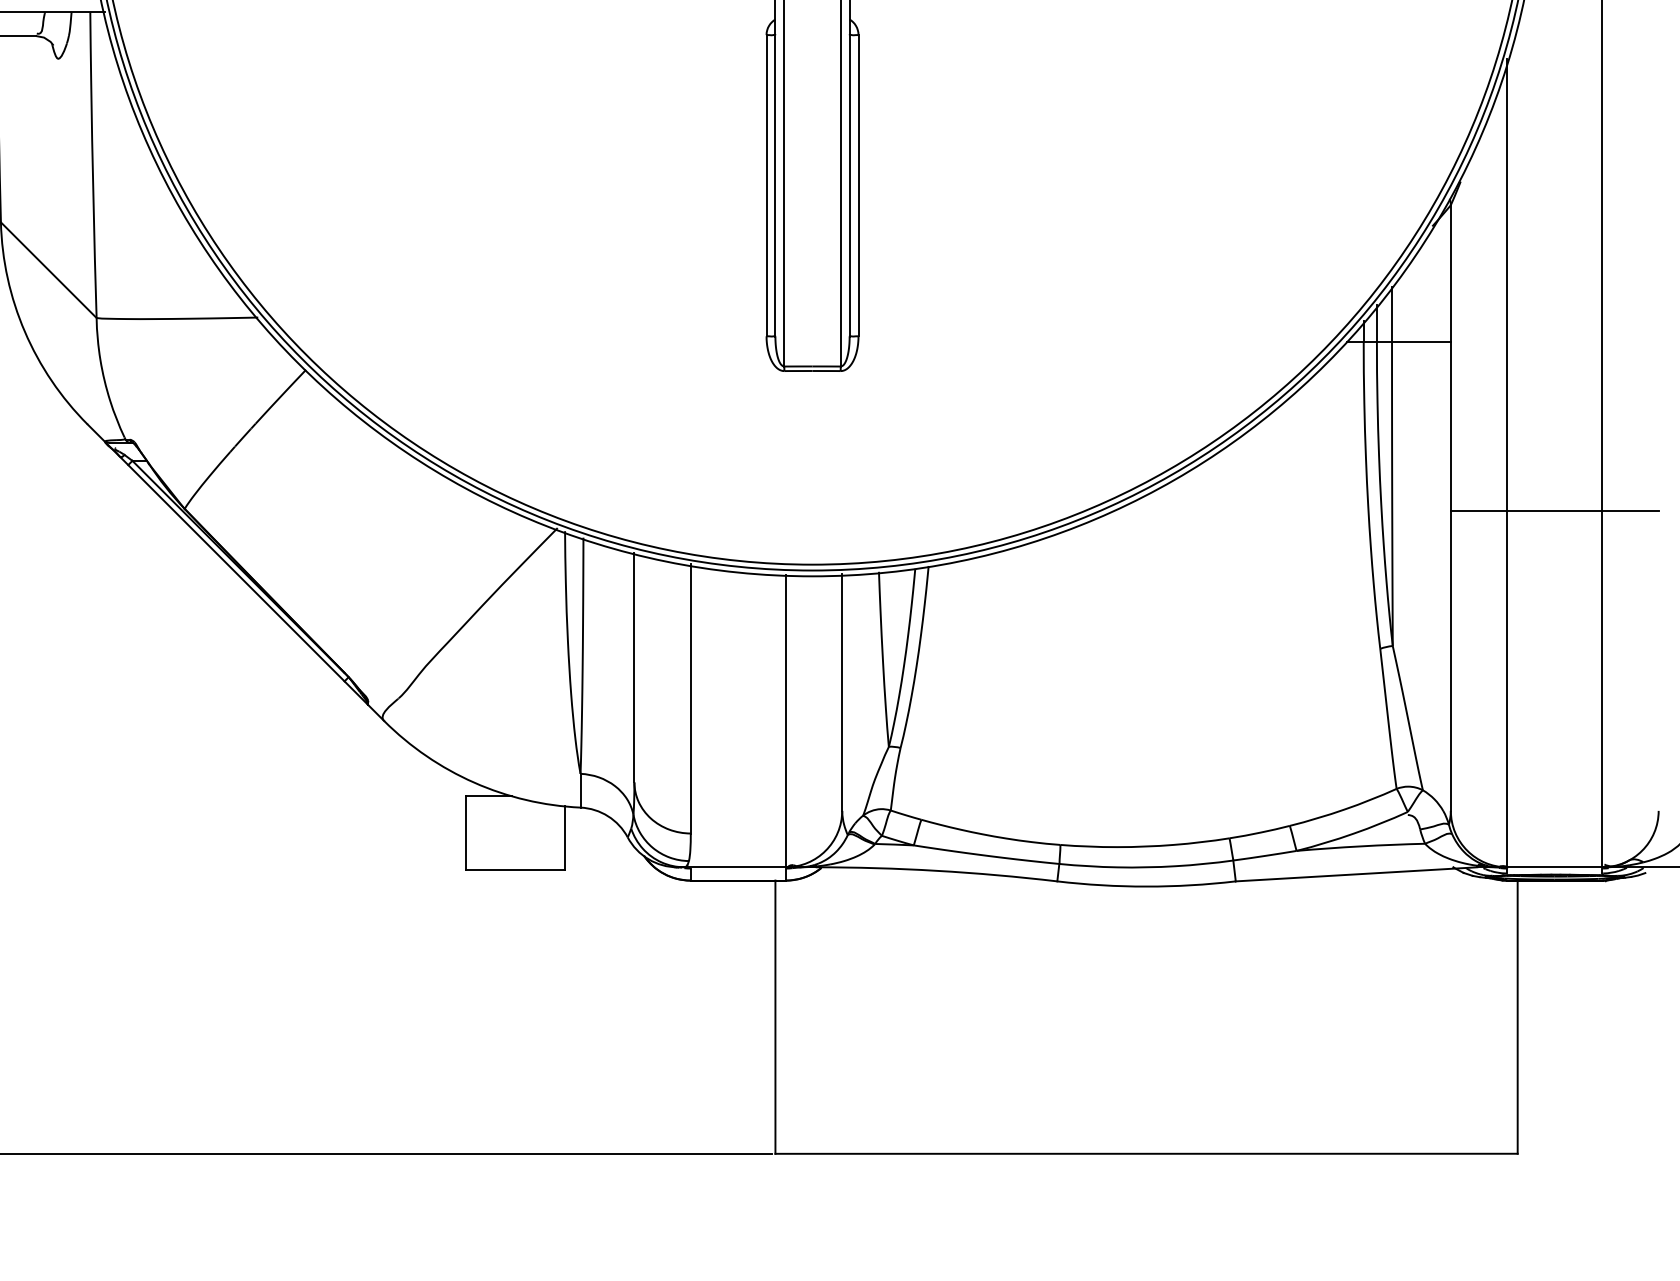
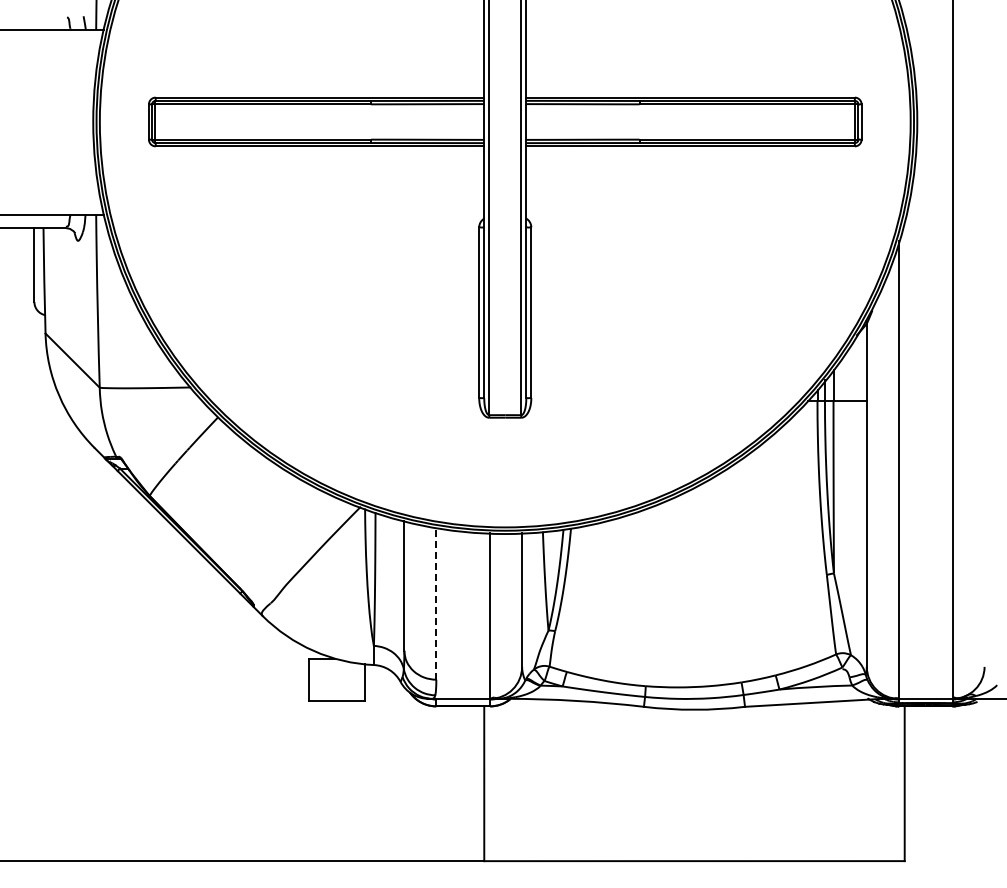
line: (1554, 511) -> (925, 497), removed
line: (691, 697) -> (436, 602), solid -> dashed

